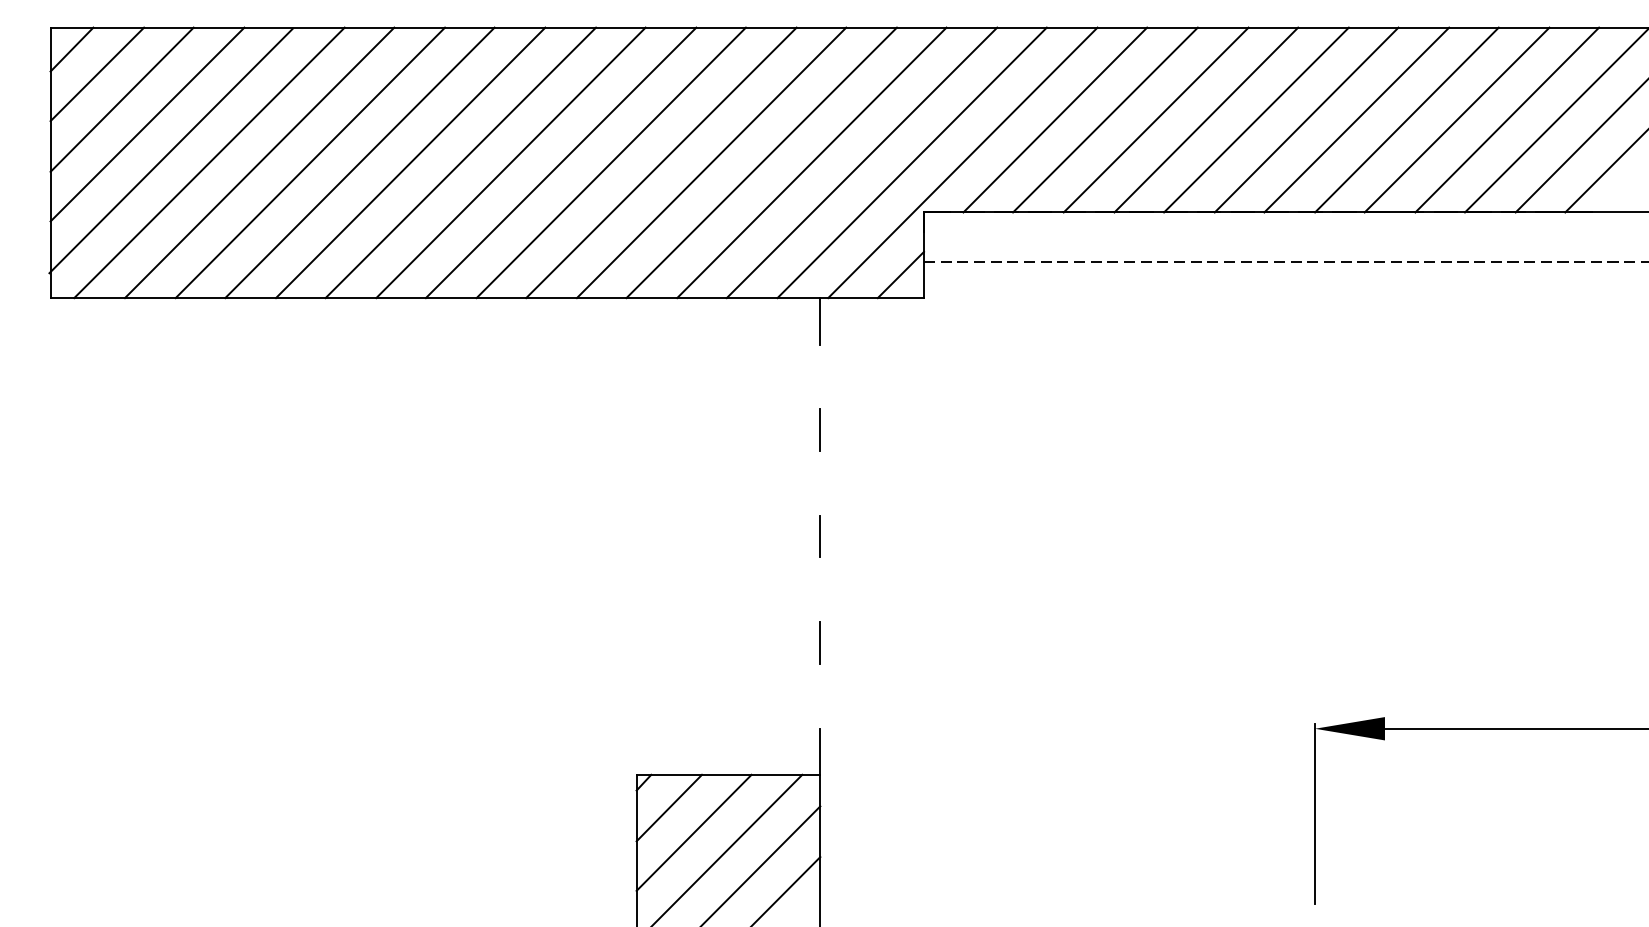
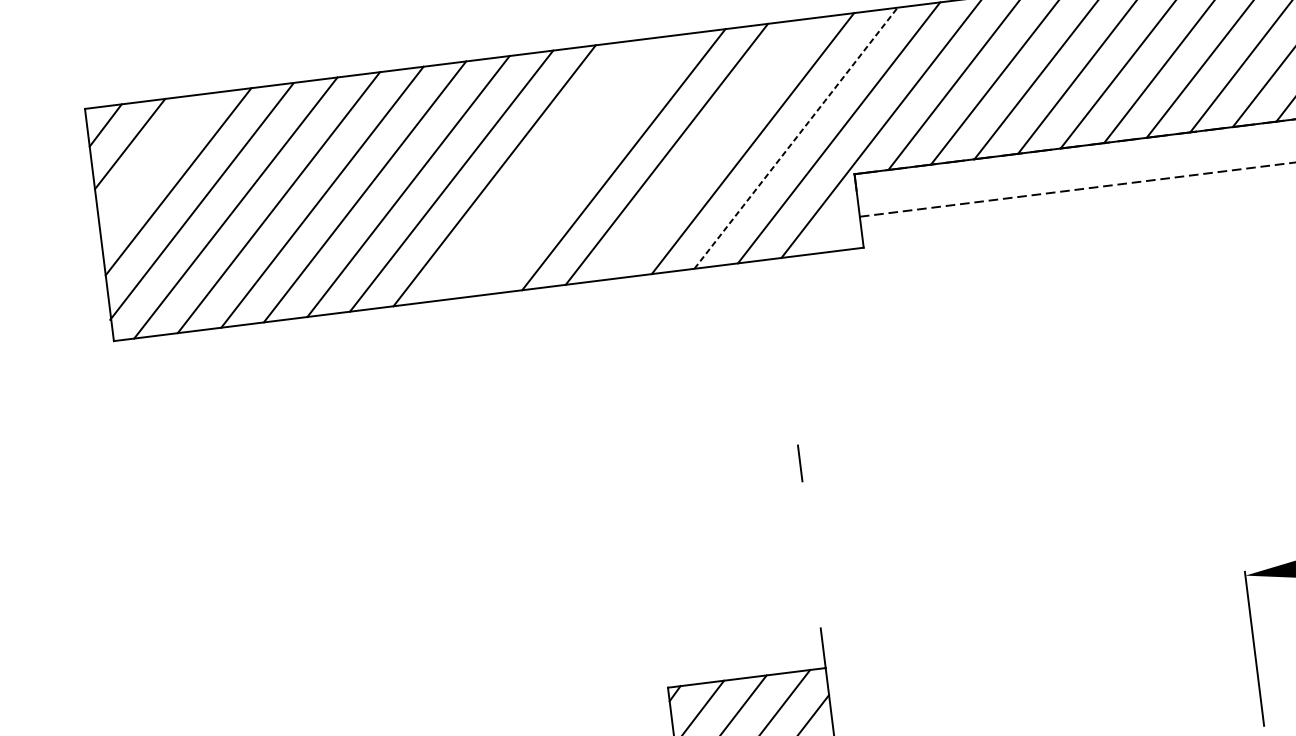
line: (121, 99) -> (153, 163), removed
line: (560, 162) -> (537, 170), removed
line: (610, 162) -> (580, 164), removed
line: (761, 162) -> (709, 148), removed
line: (862, 162) -> (796, 137), solid -> dashed
line: (900, 274) -> (841, 229), removed
line: (820, 321) -> (777, 278), removed
line: (820, 429) -> (788, 371), removed
line: (820, 642) -> (811, 554), removed

